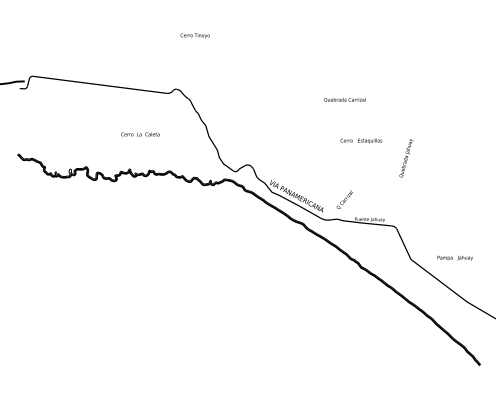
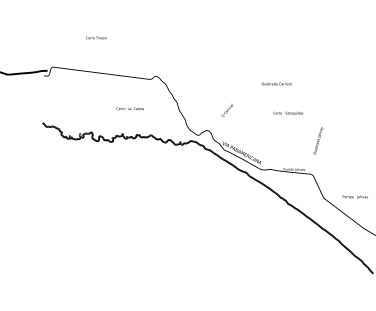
text: (195, 34) -> (96, 37), moved
text: (406, 157) -> (318, 140), moved
text: (344, 199) -> (227, 110), moved

